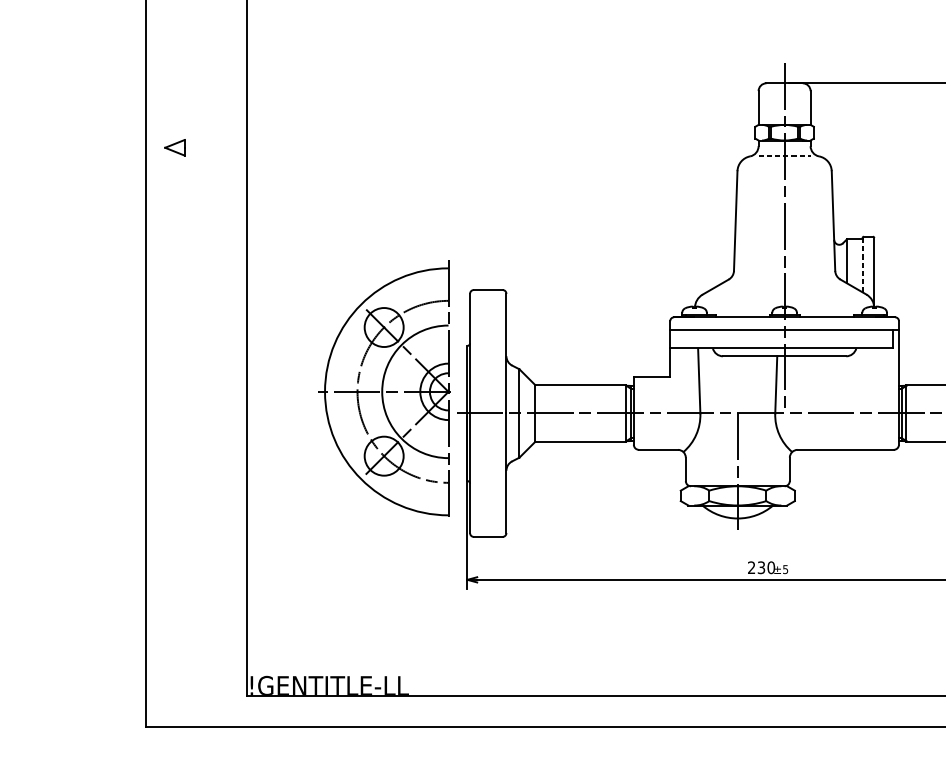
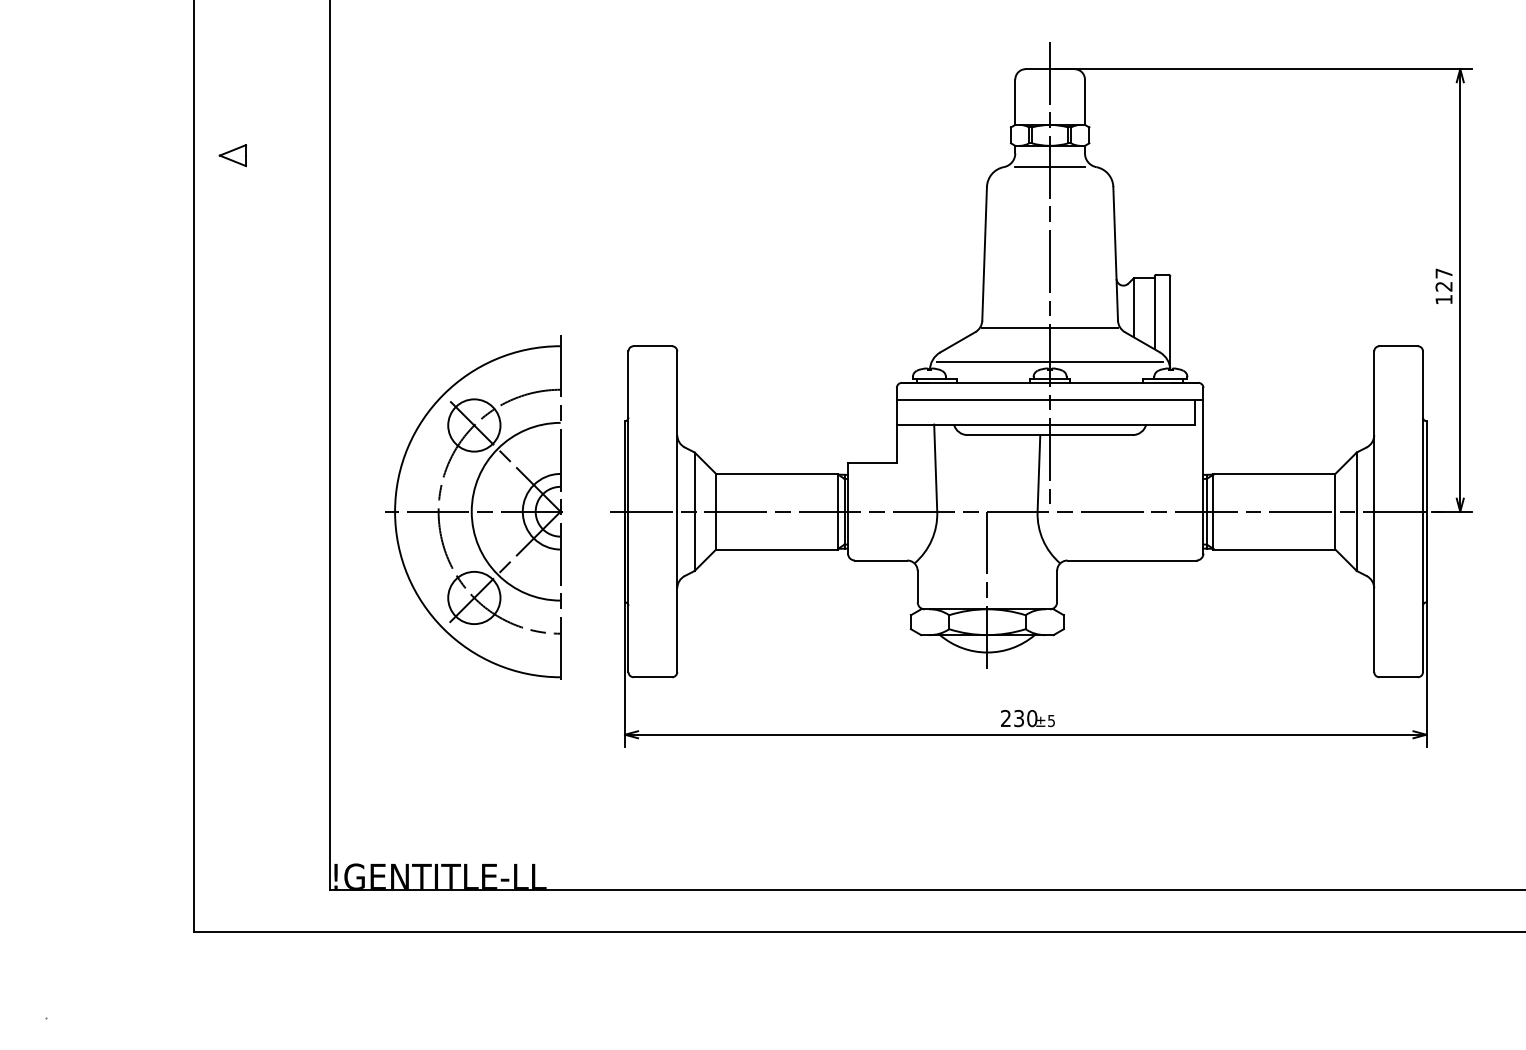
line: (784, 156) -> (1050, 167), dashed -> solid
line: (862, 265) -> (1154, 313), dashed -> solid
line: (784, 276) -> (1050, 328), added
line: (784, 302) -> (1049, 362), added
part: (383, 388) -> (473, 507), moved

